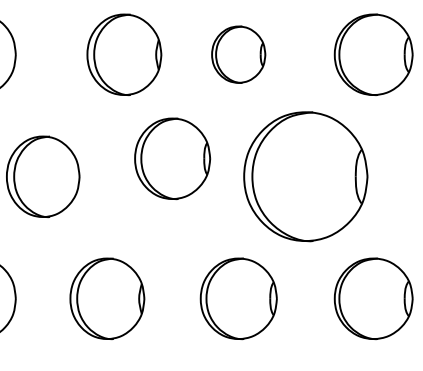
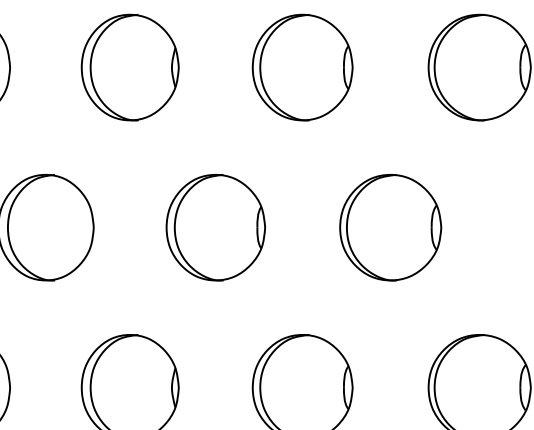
part: (124, 54) -> (130, 67), moved
part: (238, 54) -> (302, 67), size x1.43
part: (172, 158) -> (215, 227), moved
part: (305, 176) -> (390, 227), size x0.62

